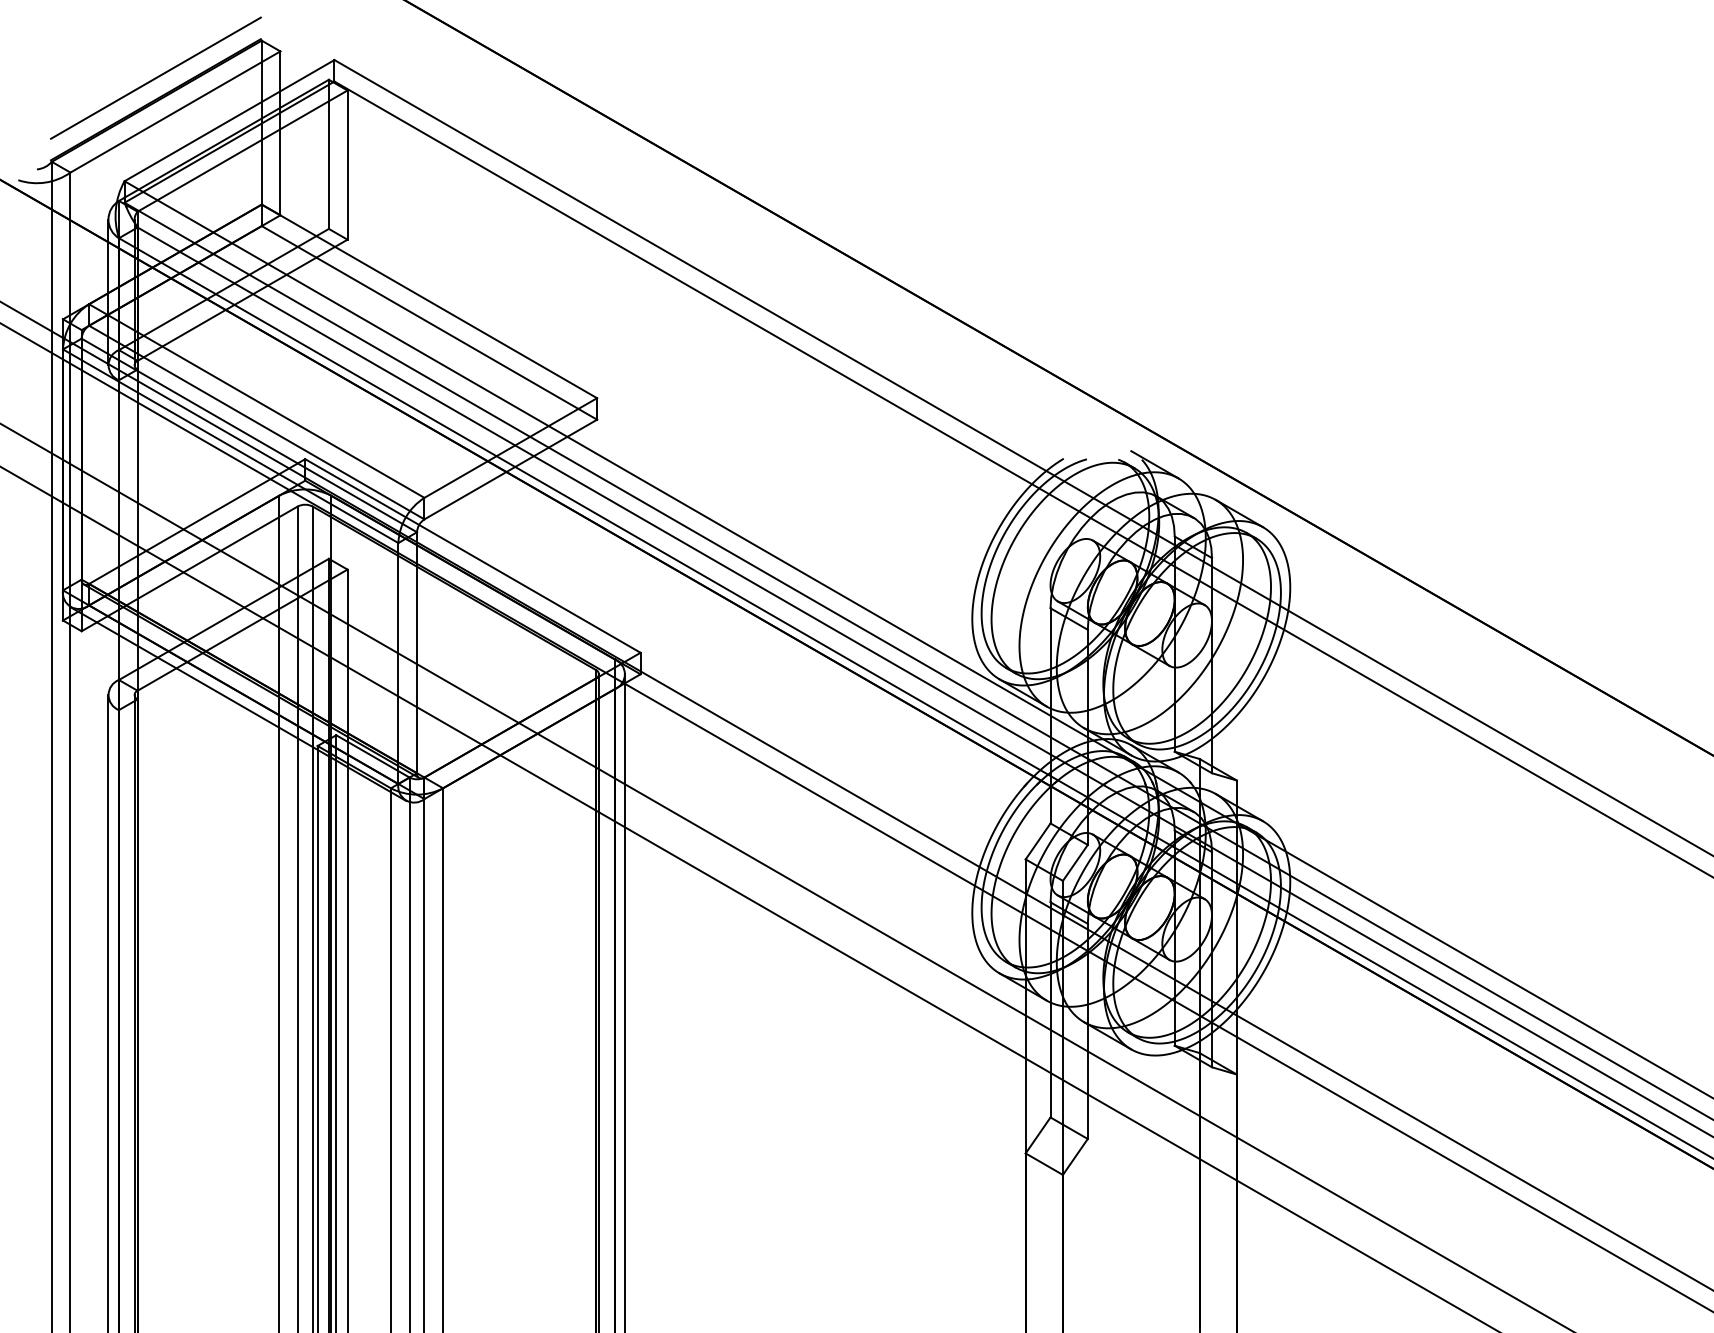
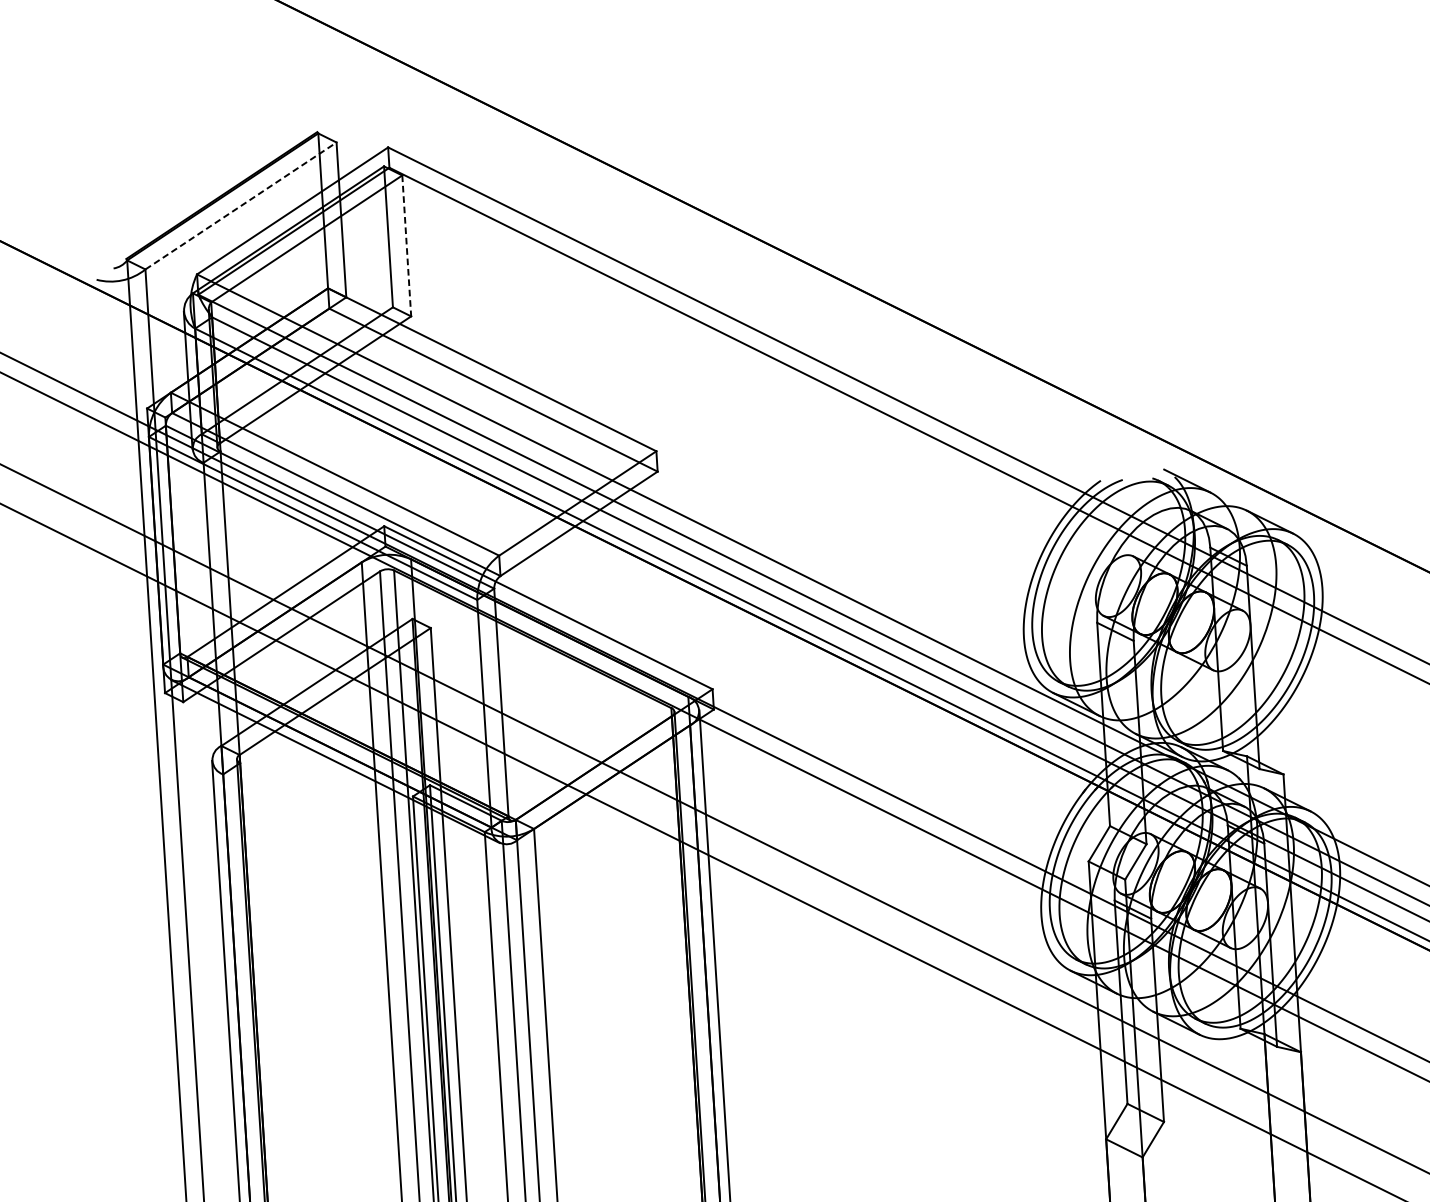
line: (155, 77) -> (220, 174), removed
line: (175, 111) -> (241, 205), solid -> dashed
line: (347, 165) -> (406, 246), solid -> dashed

